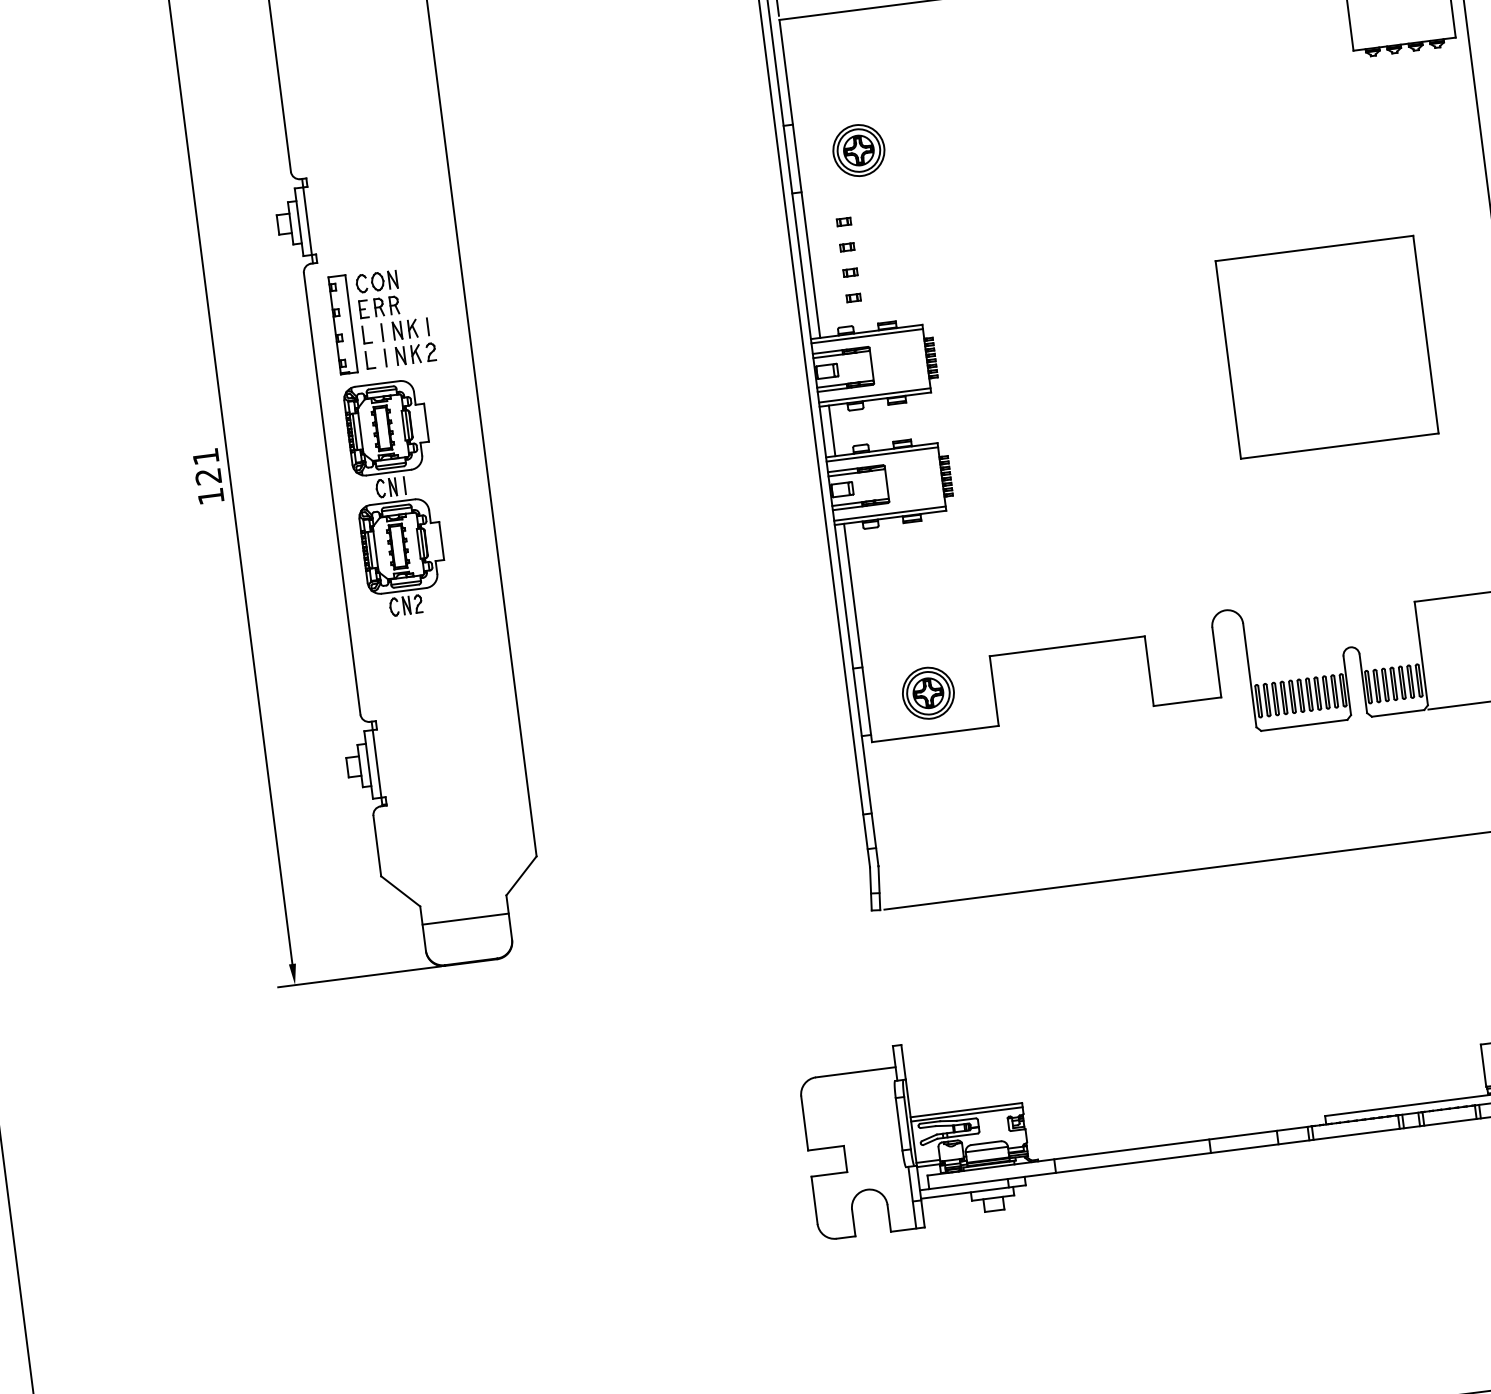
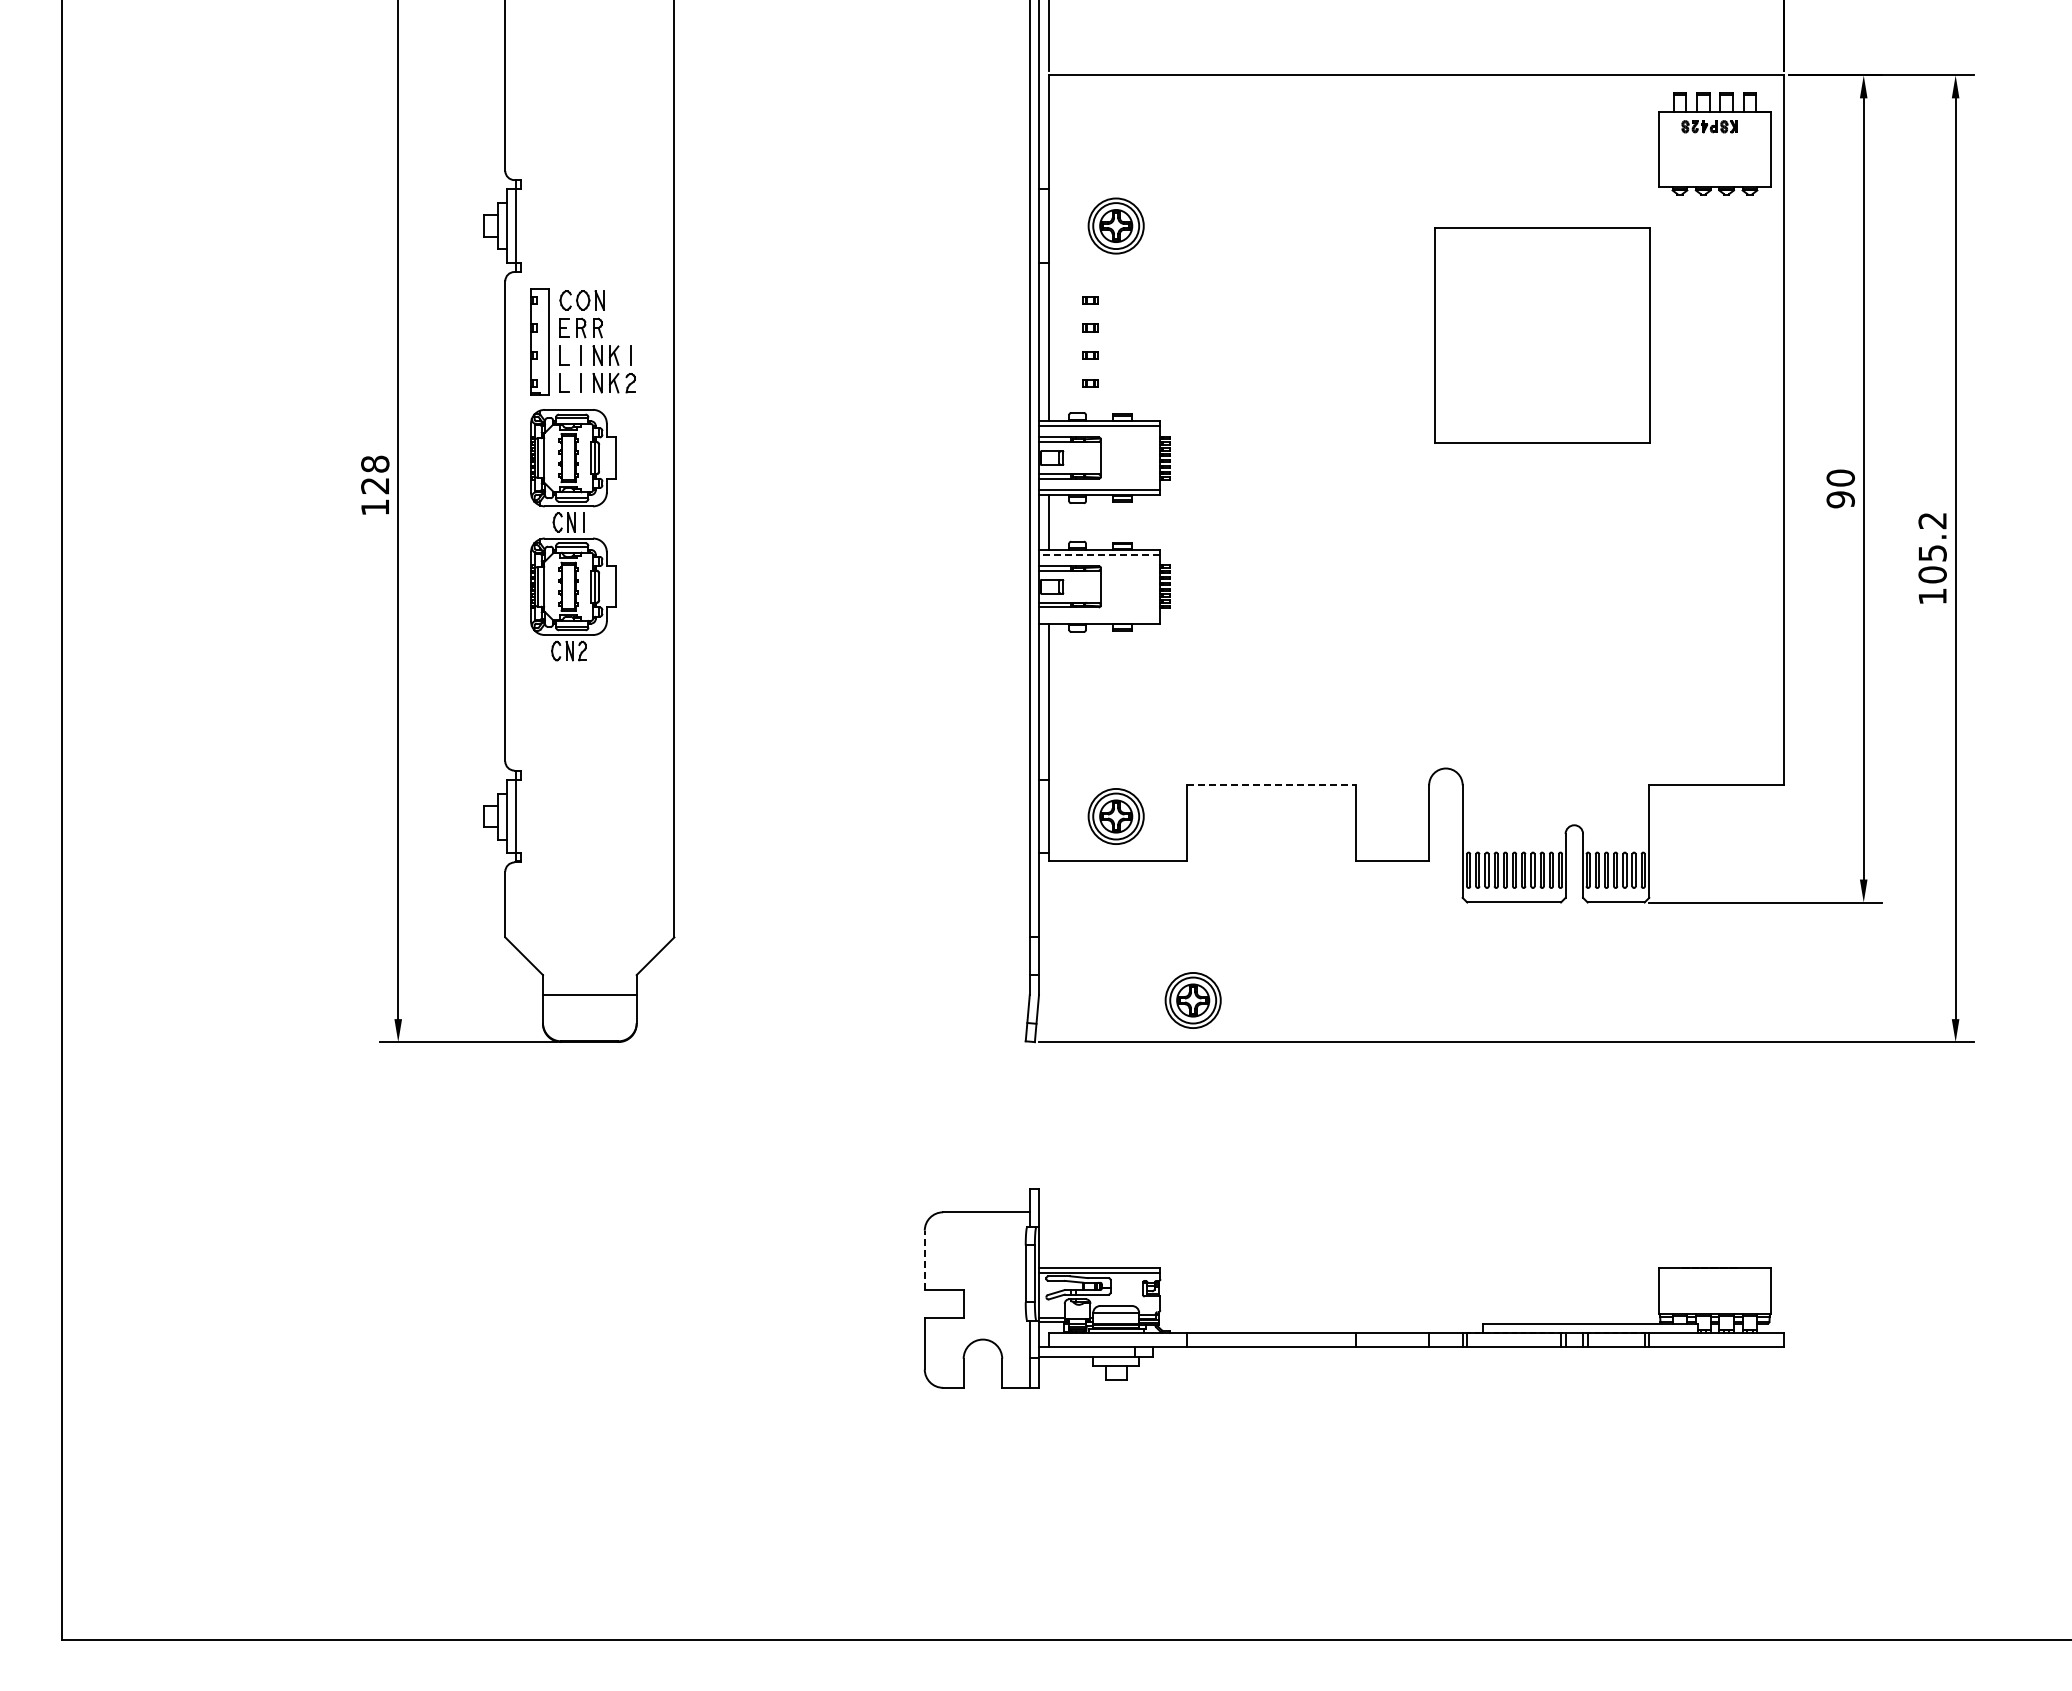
part: (1327, 346) -> (1542, 335), moved
line: (882, 454) -> (1099, 554), solid -> dashed
text: (206, 456) -> (375, 463), 121 -> 128
line: (889, 514) -> (1099, 619), removed
line: (1067, 646) -> (1271, 785), solid -> dashed
part: (1020, 853) -> (1192, 1000), added
line: (804, 1122) -> (924, 1259), solid -> dashed

